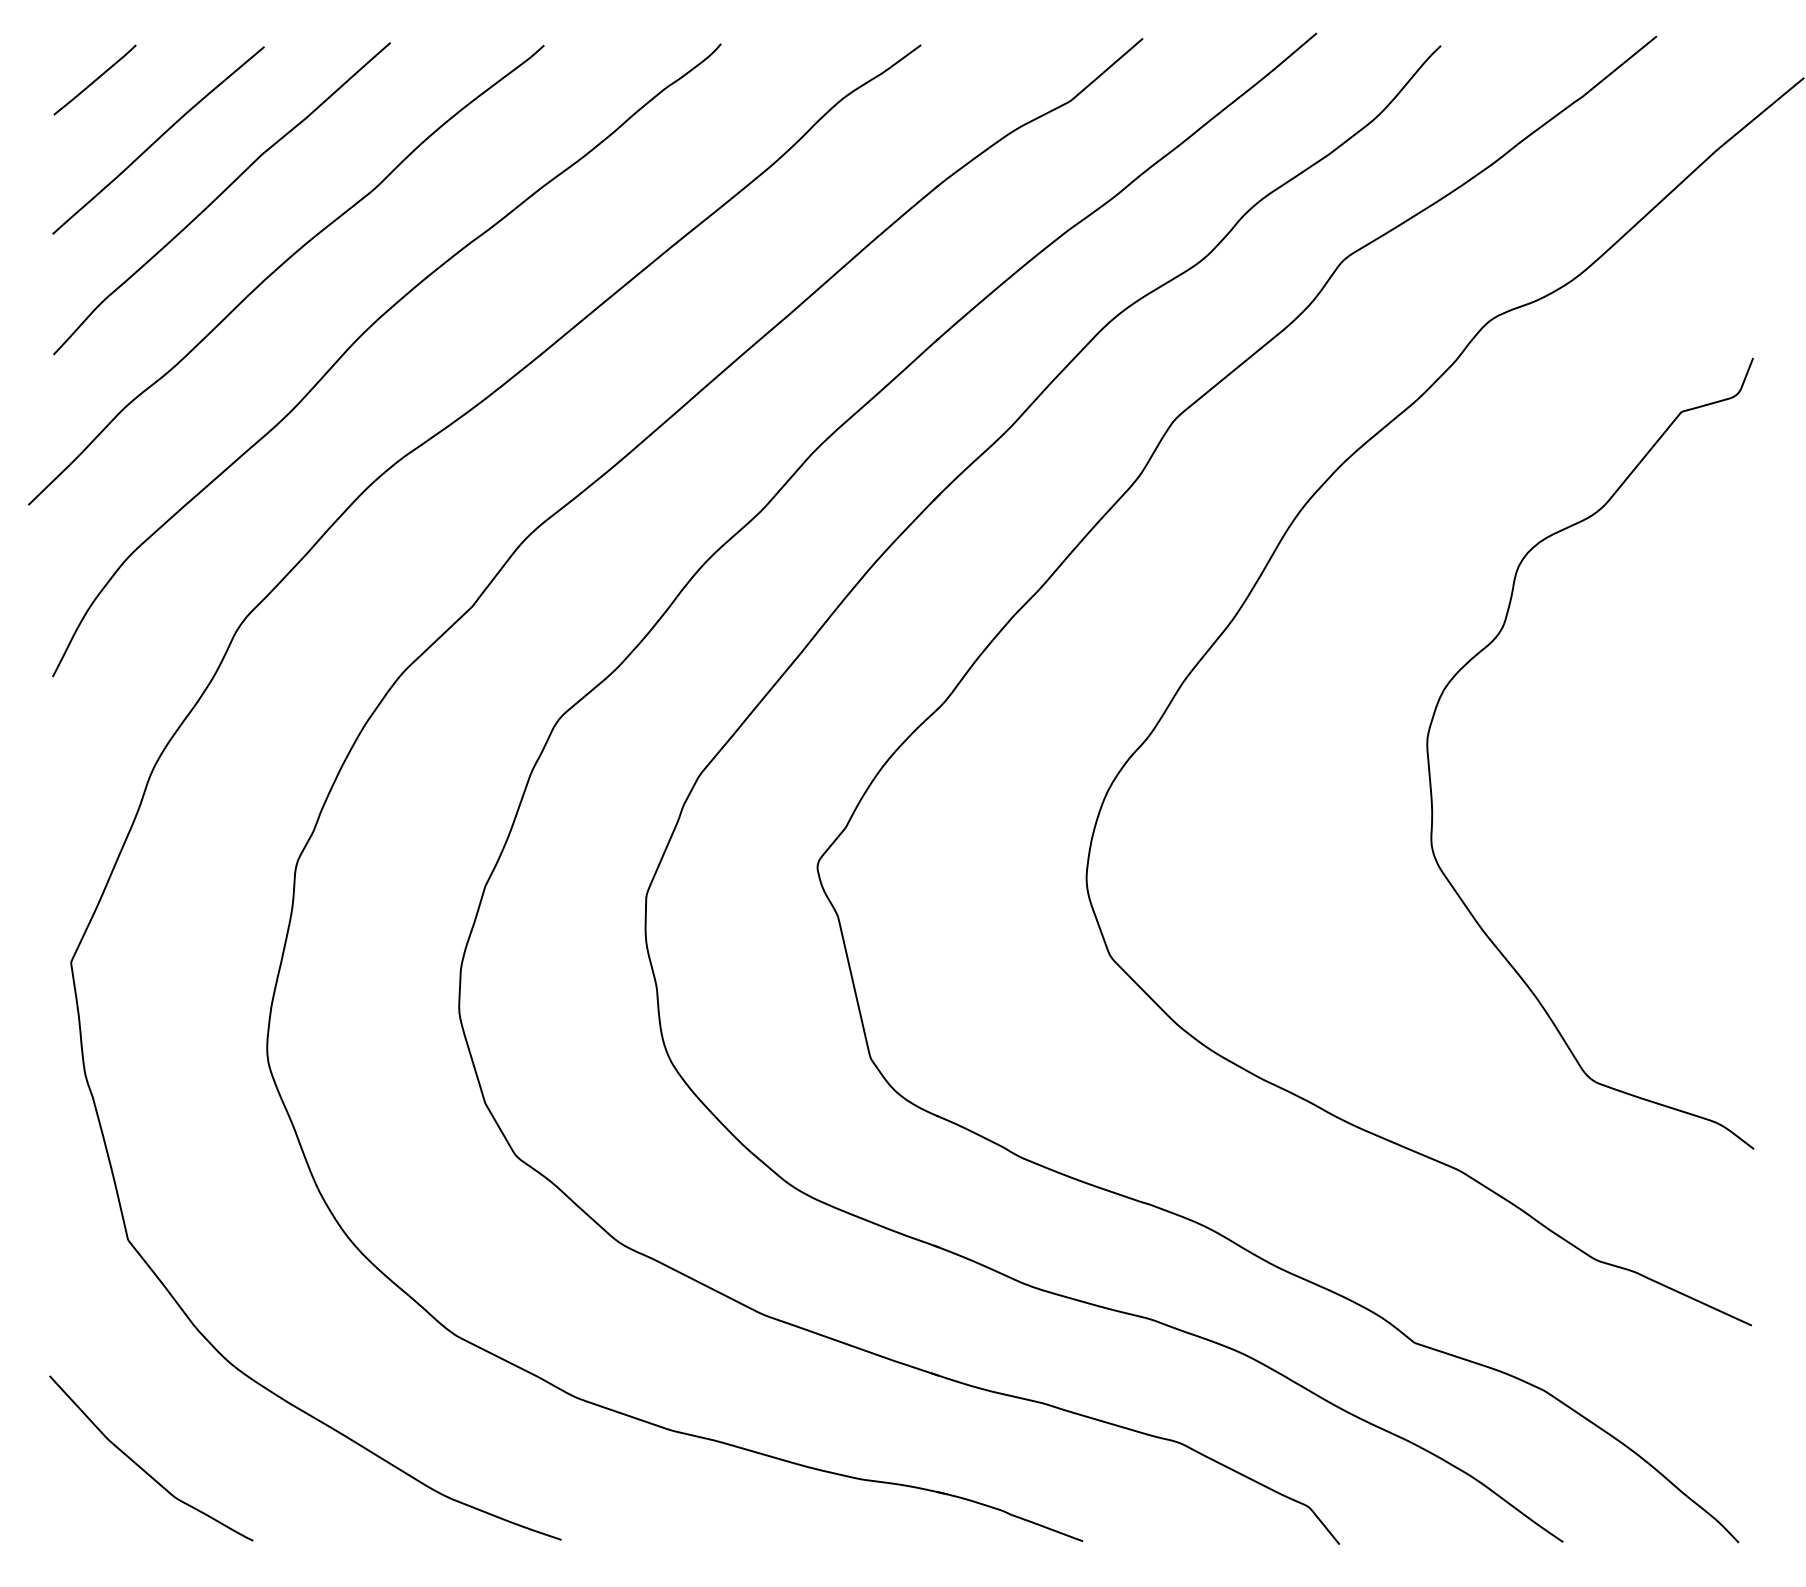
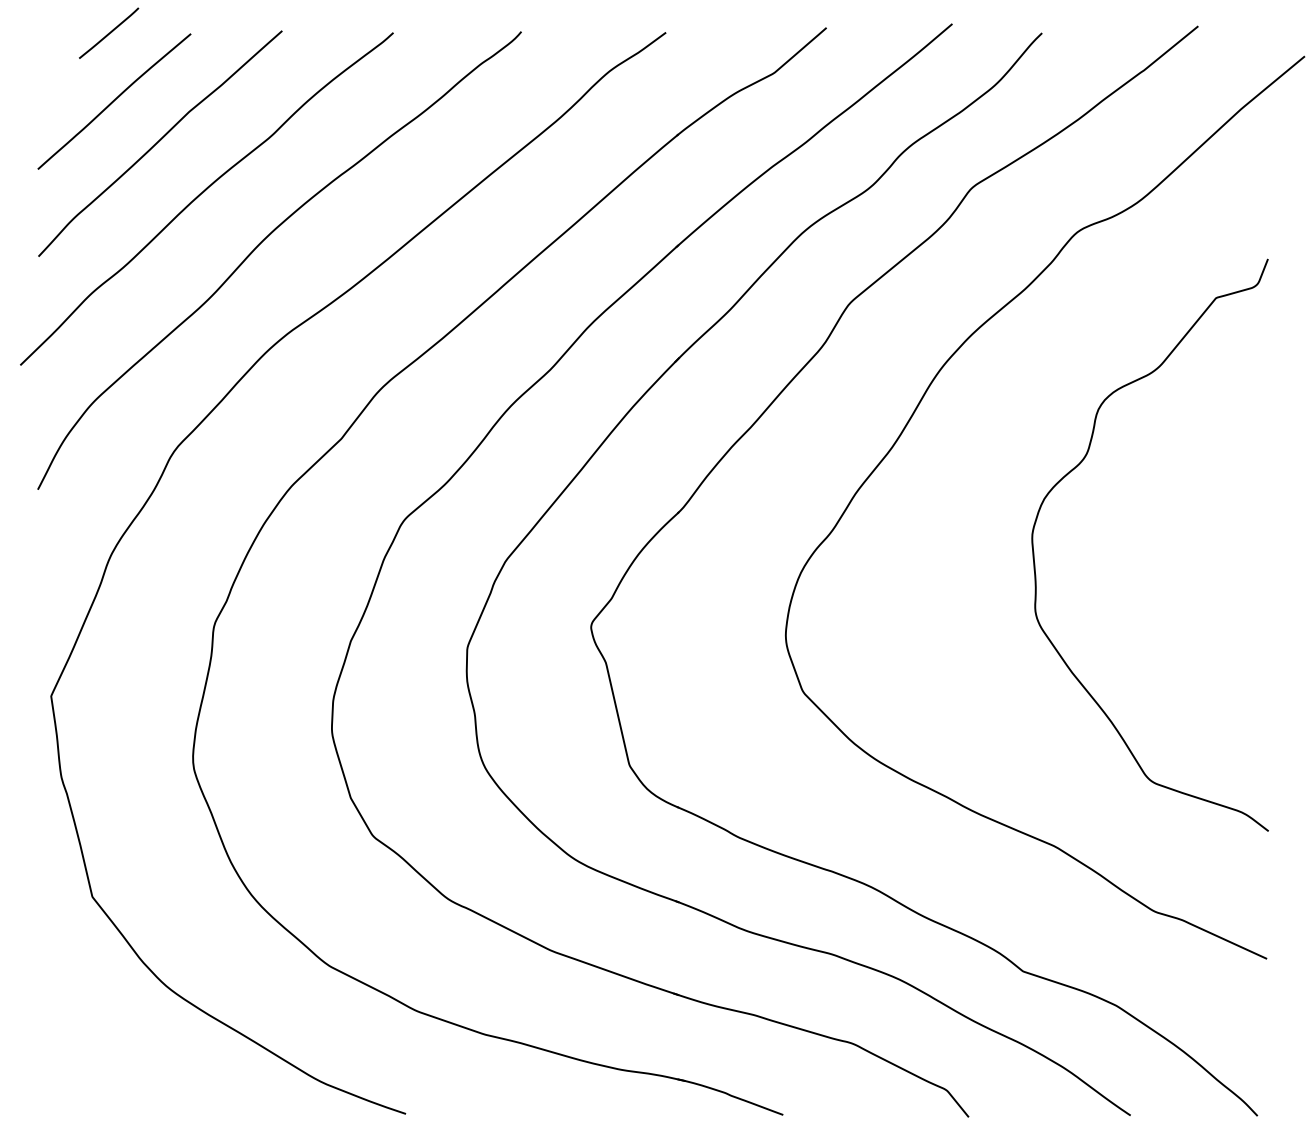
line: (95, 79) -> (109, 32), moved
curve: (143, 1468) -> (103, 1062), removed

